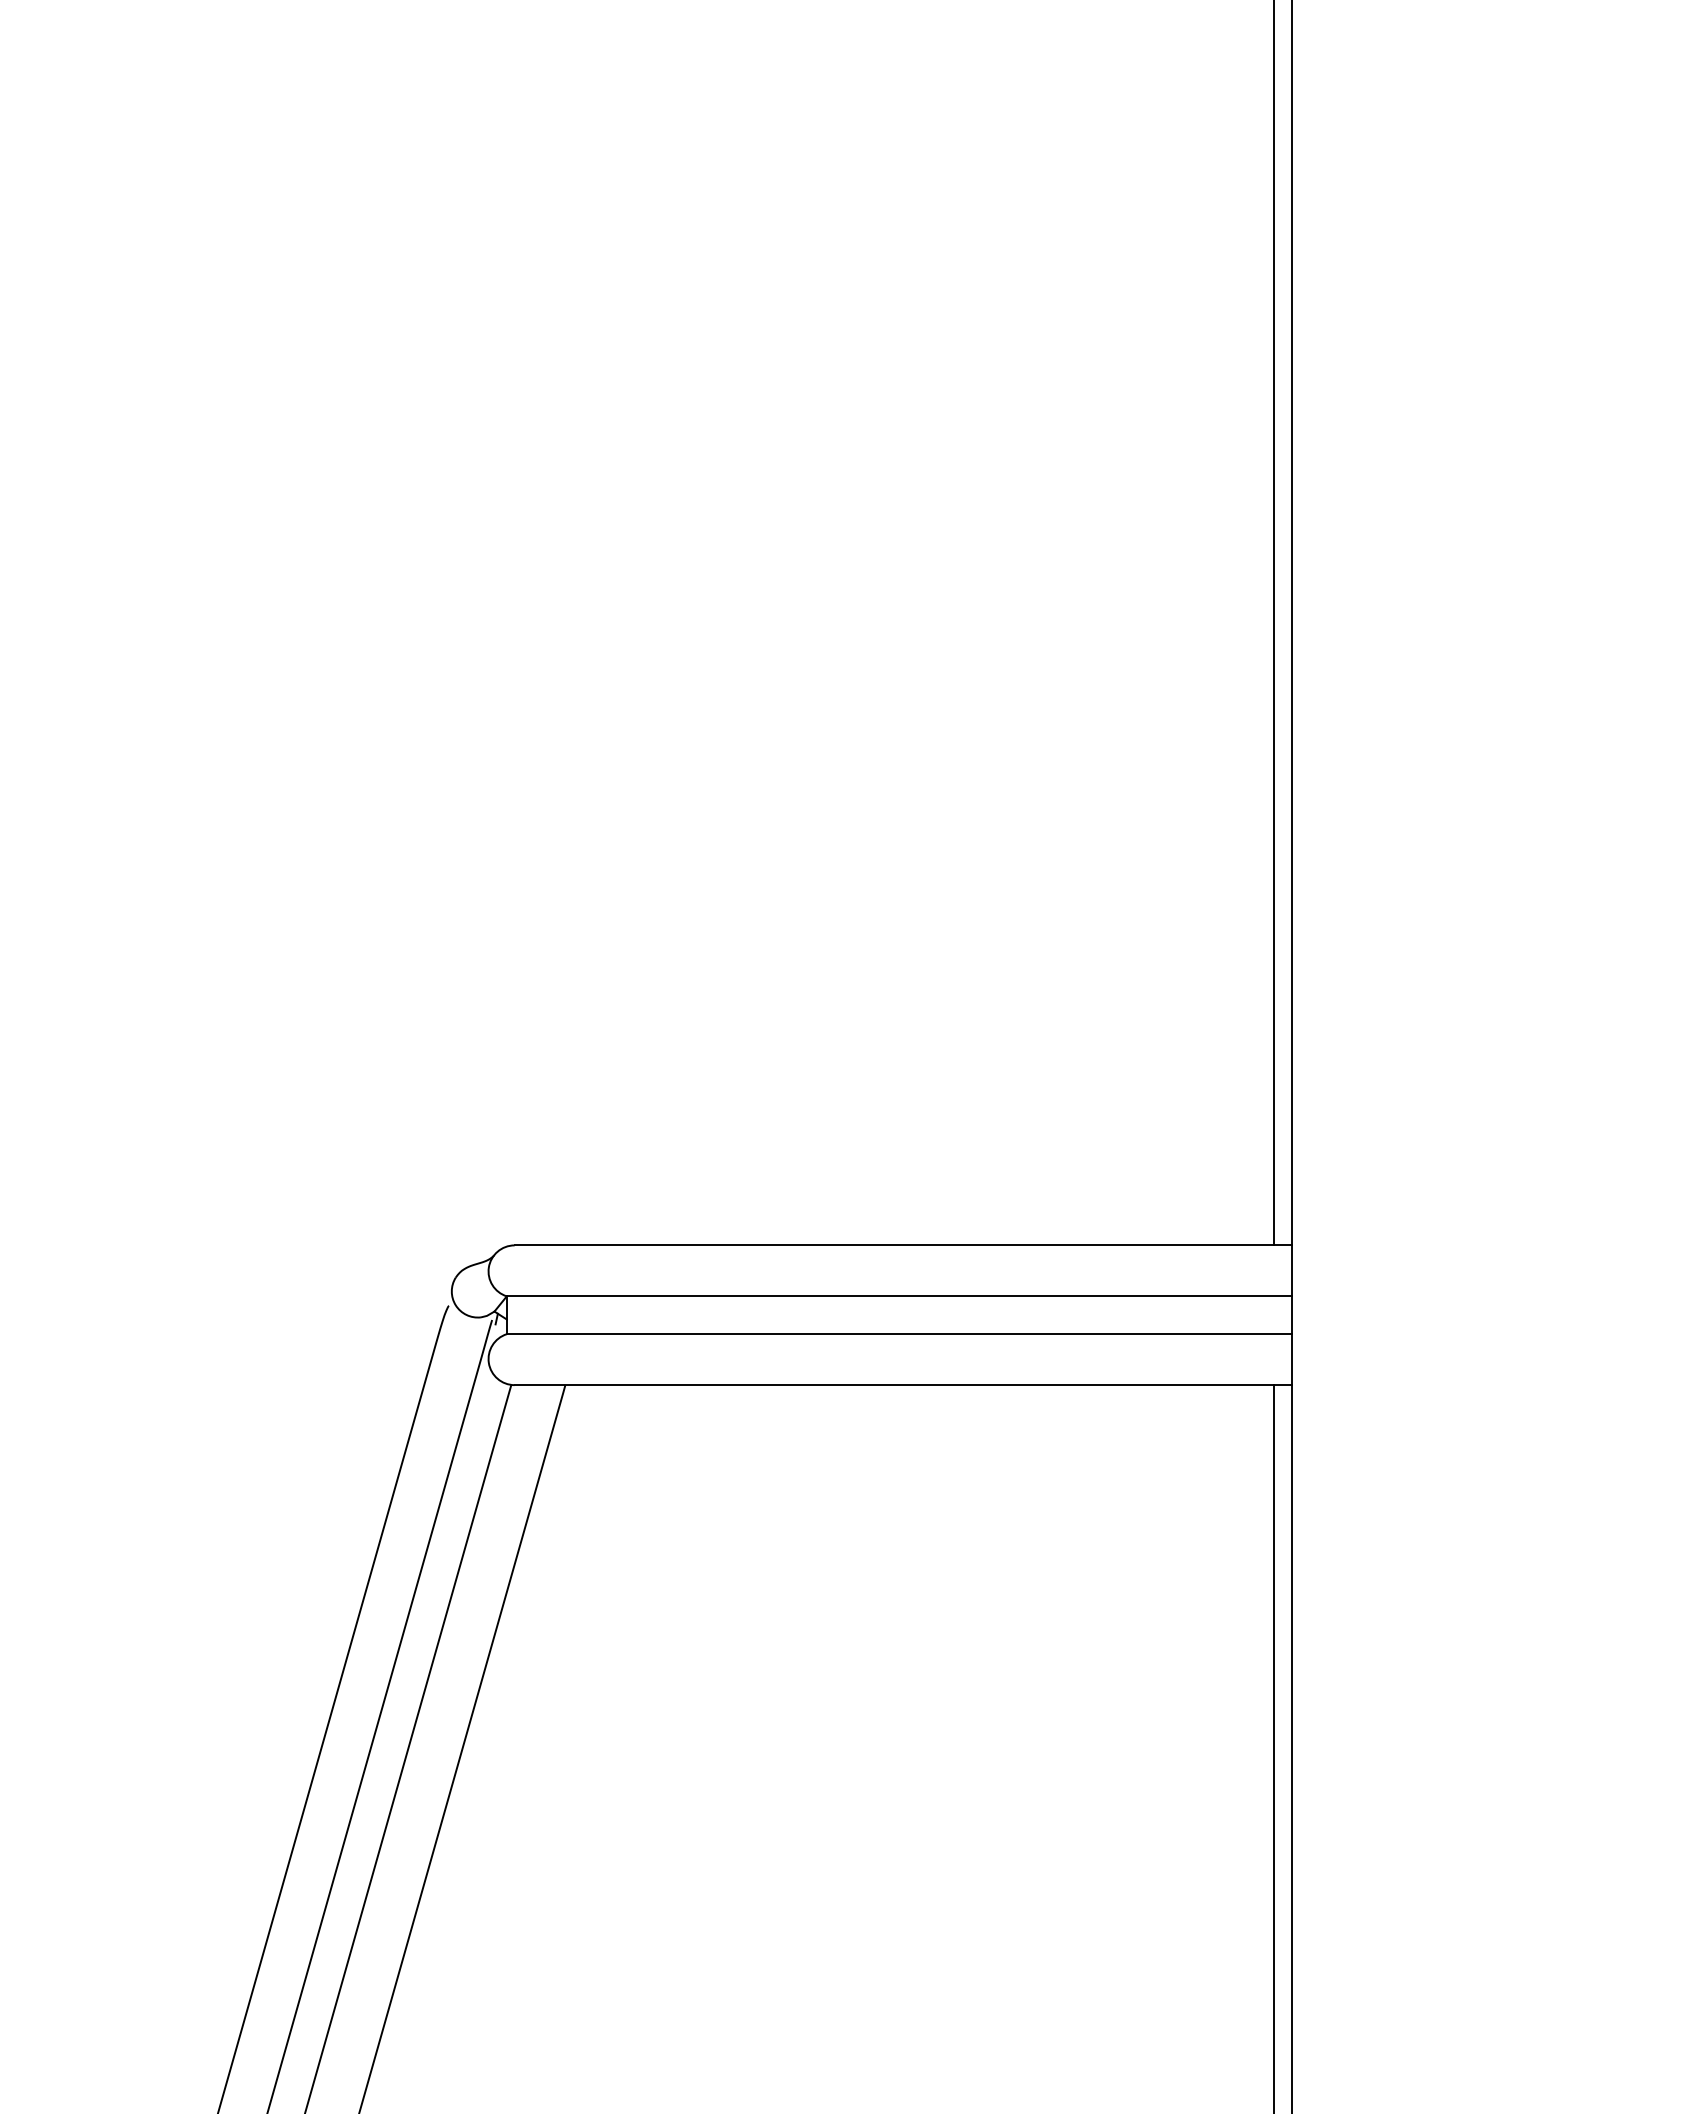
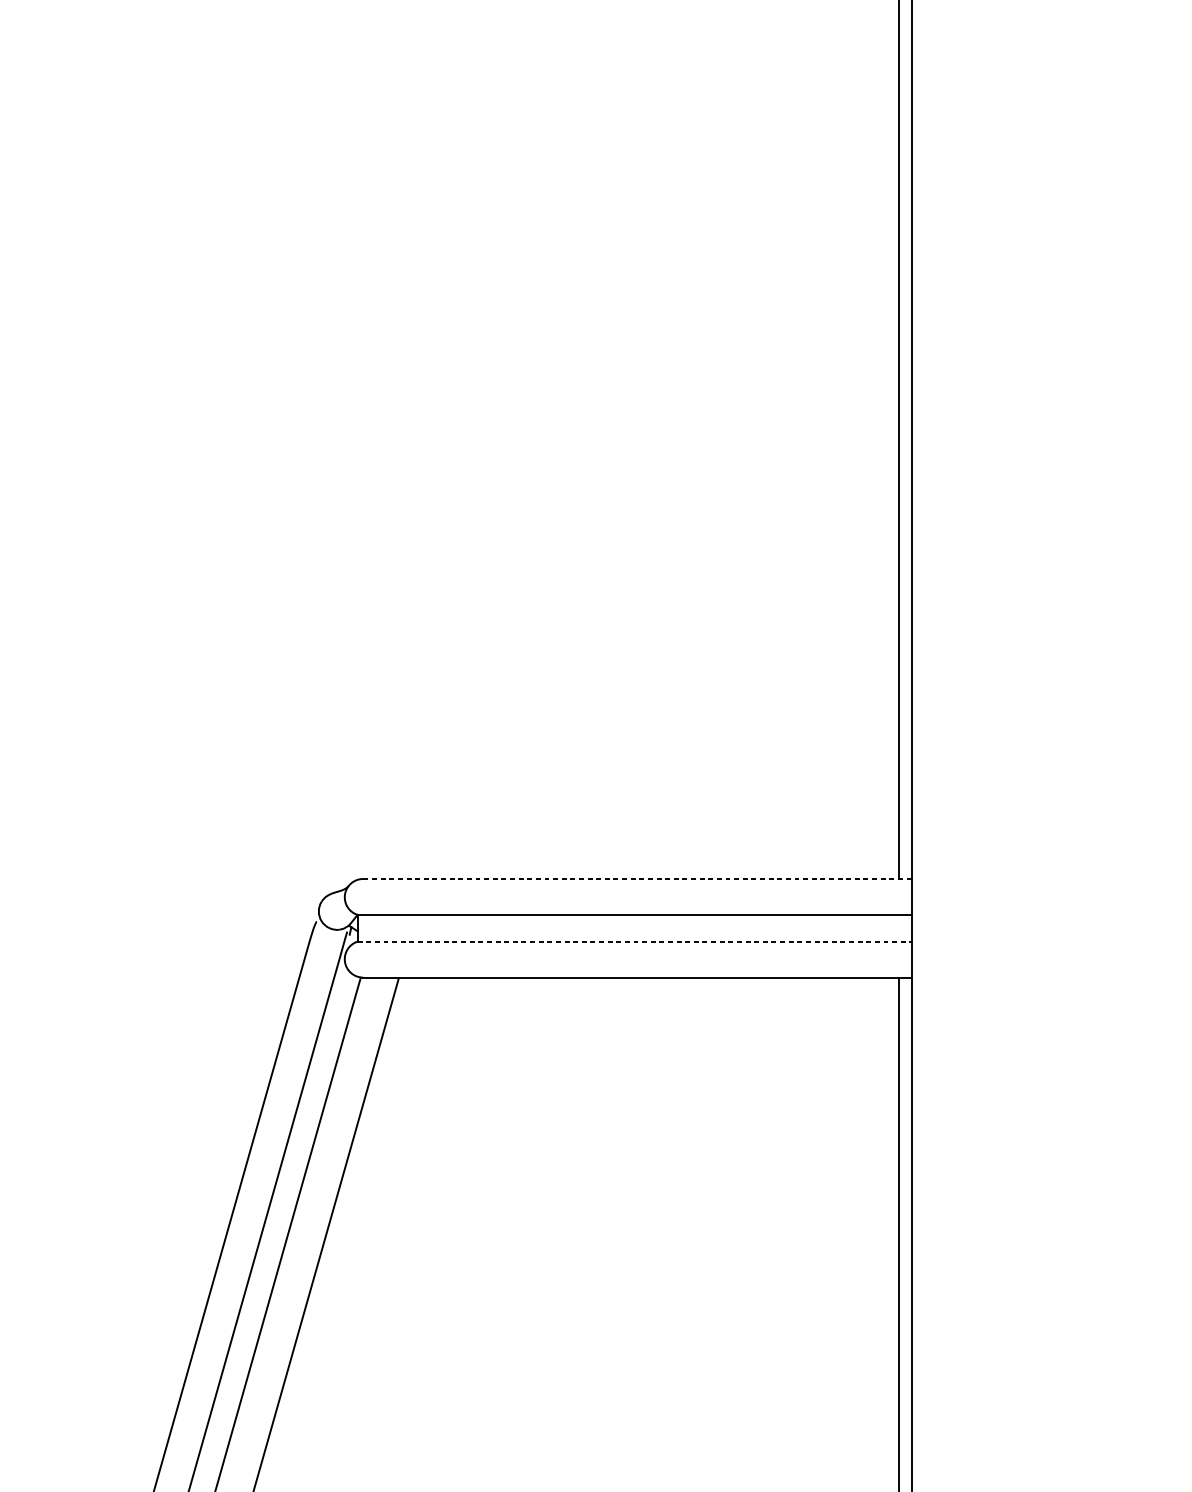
line: (902, 1245) -> (636, 879), solid -> dashed
line: (899, 1334) -> (634, 941), solid -> dashed

